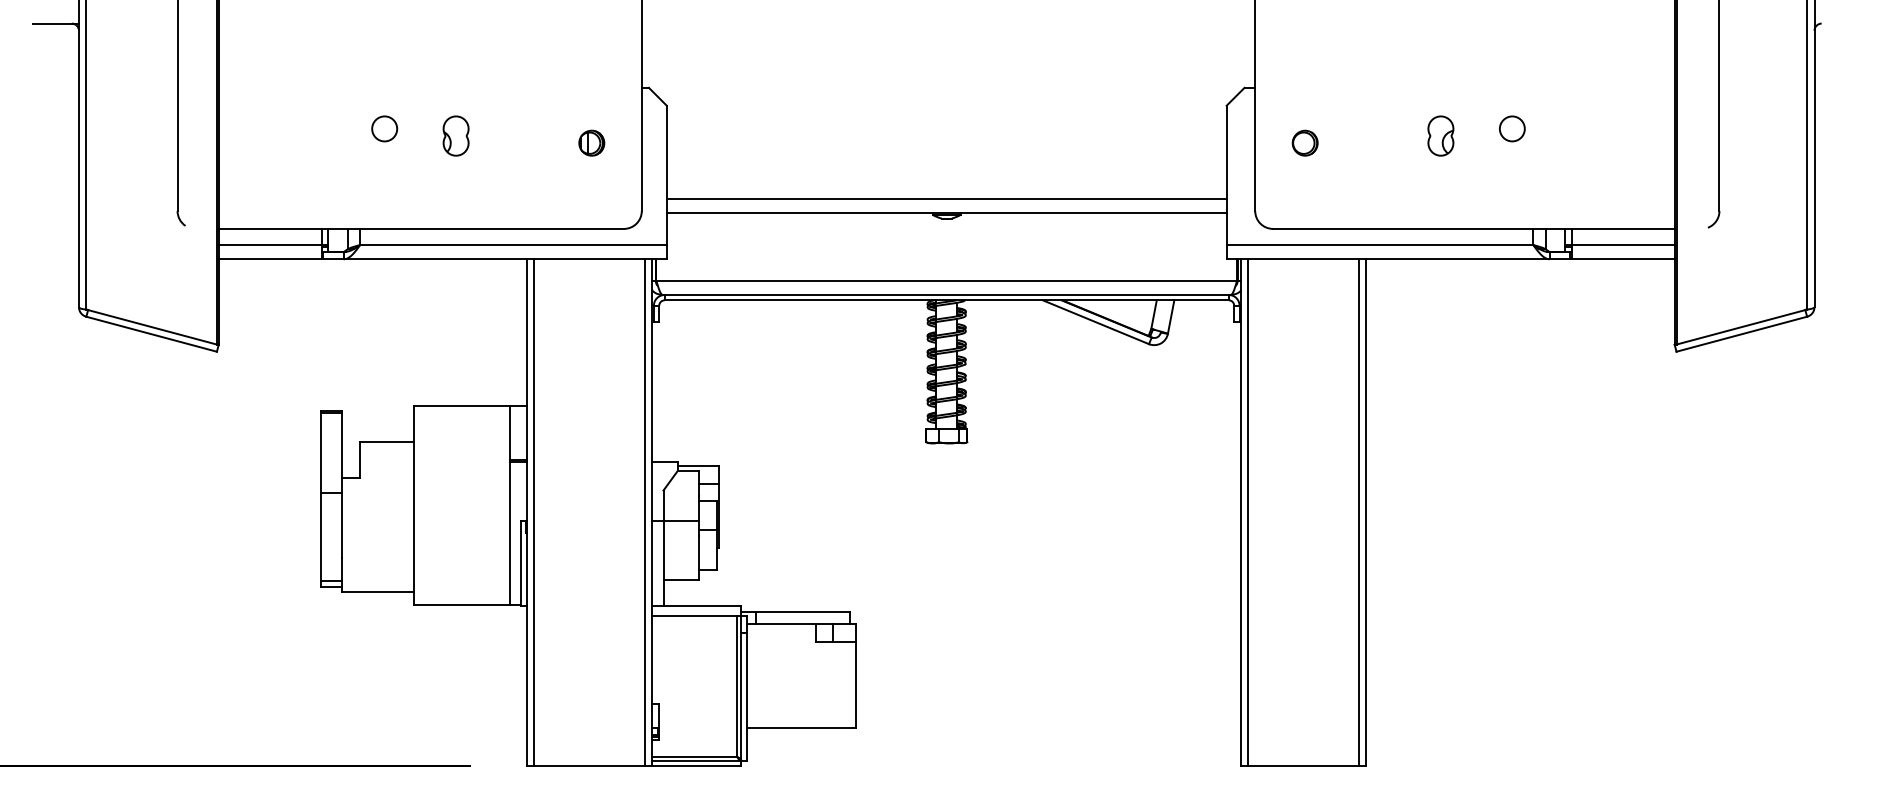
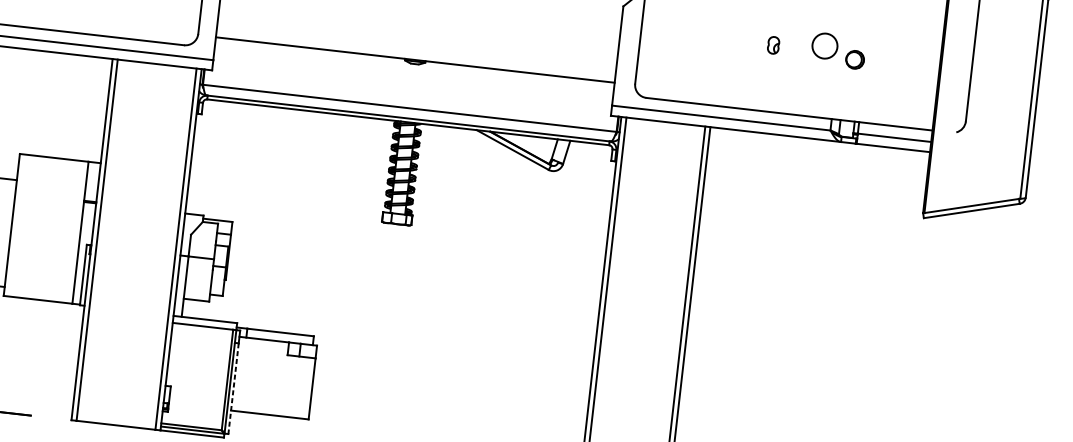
circle: (1512, 128) -> (825, 45), size x1.4
part: (1440, 135) -> (773, 44), size x0.6
part: (1304, 142) -> (854, 59), moved
line: (946, 198) -> (416, 49), removed
line: (746, 697) -> (233, 388), solid -> dashed

